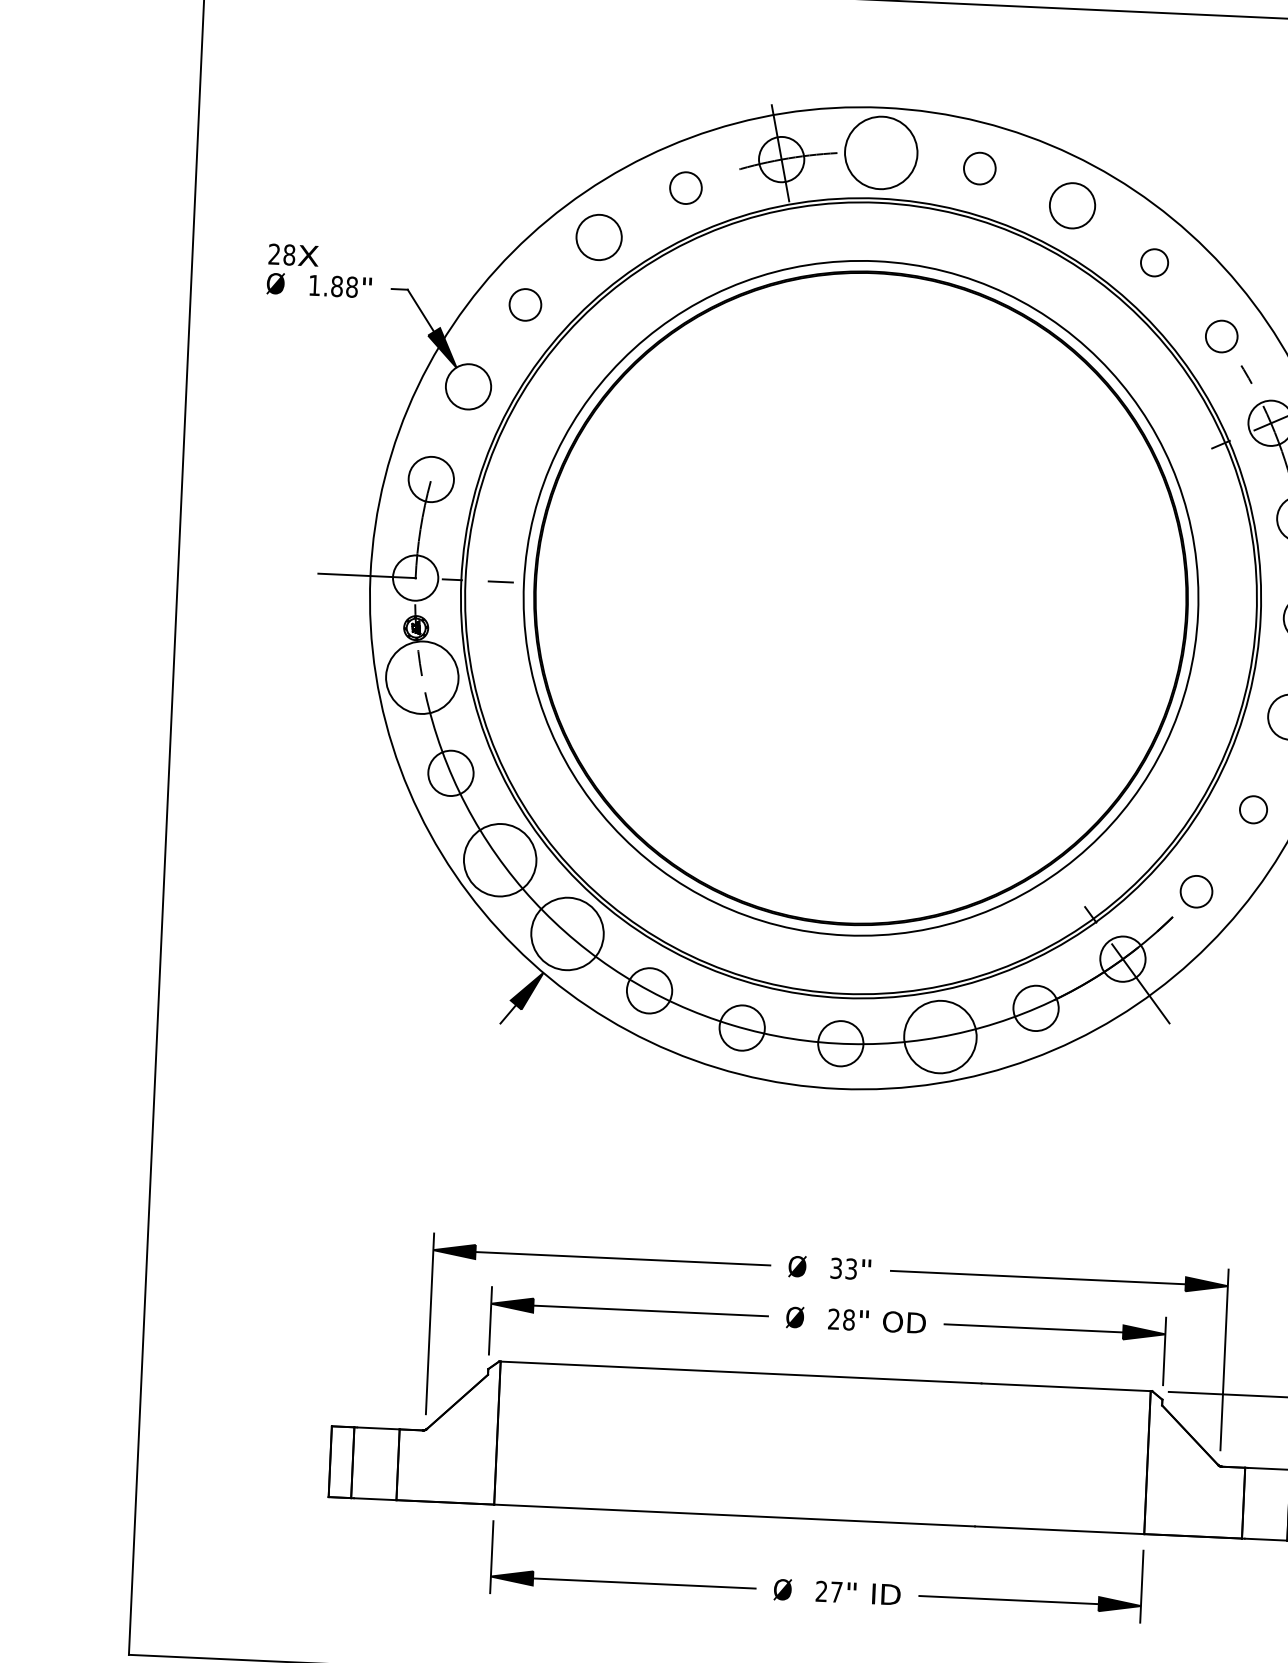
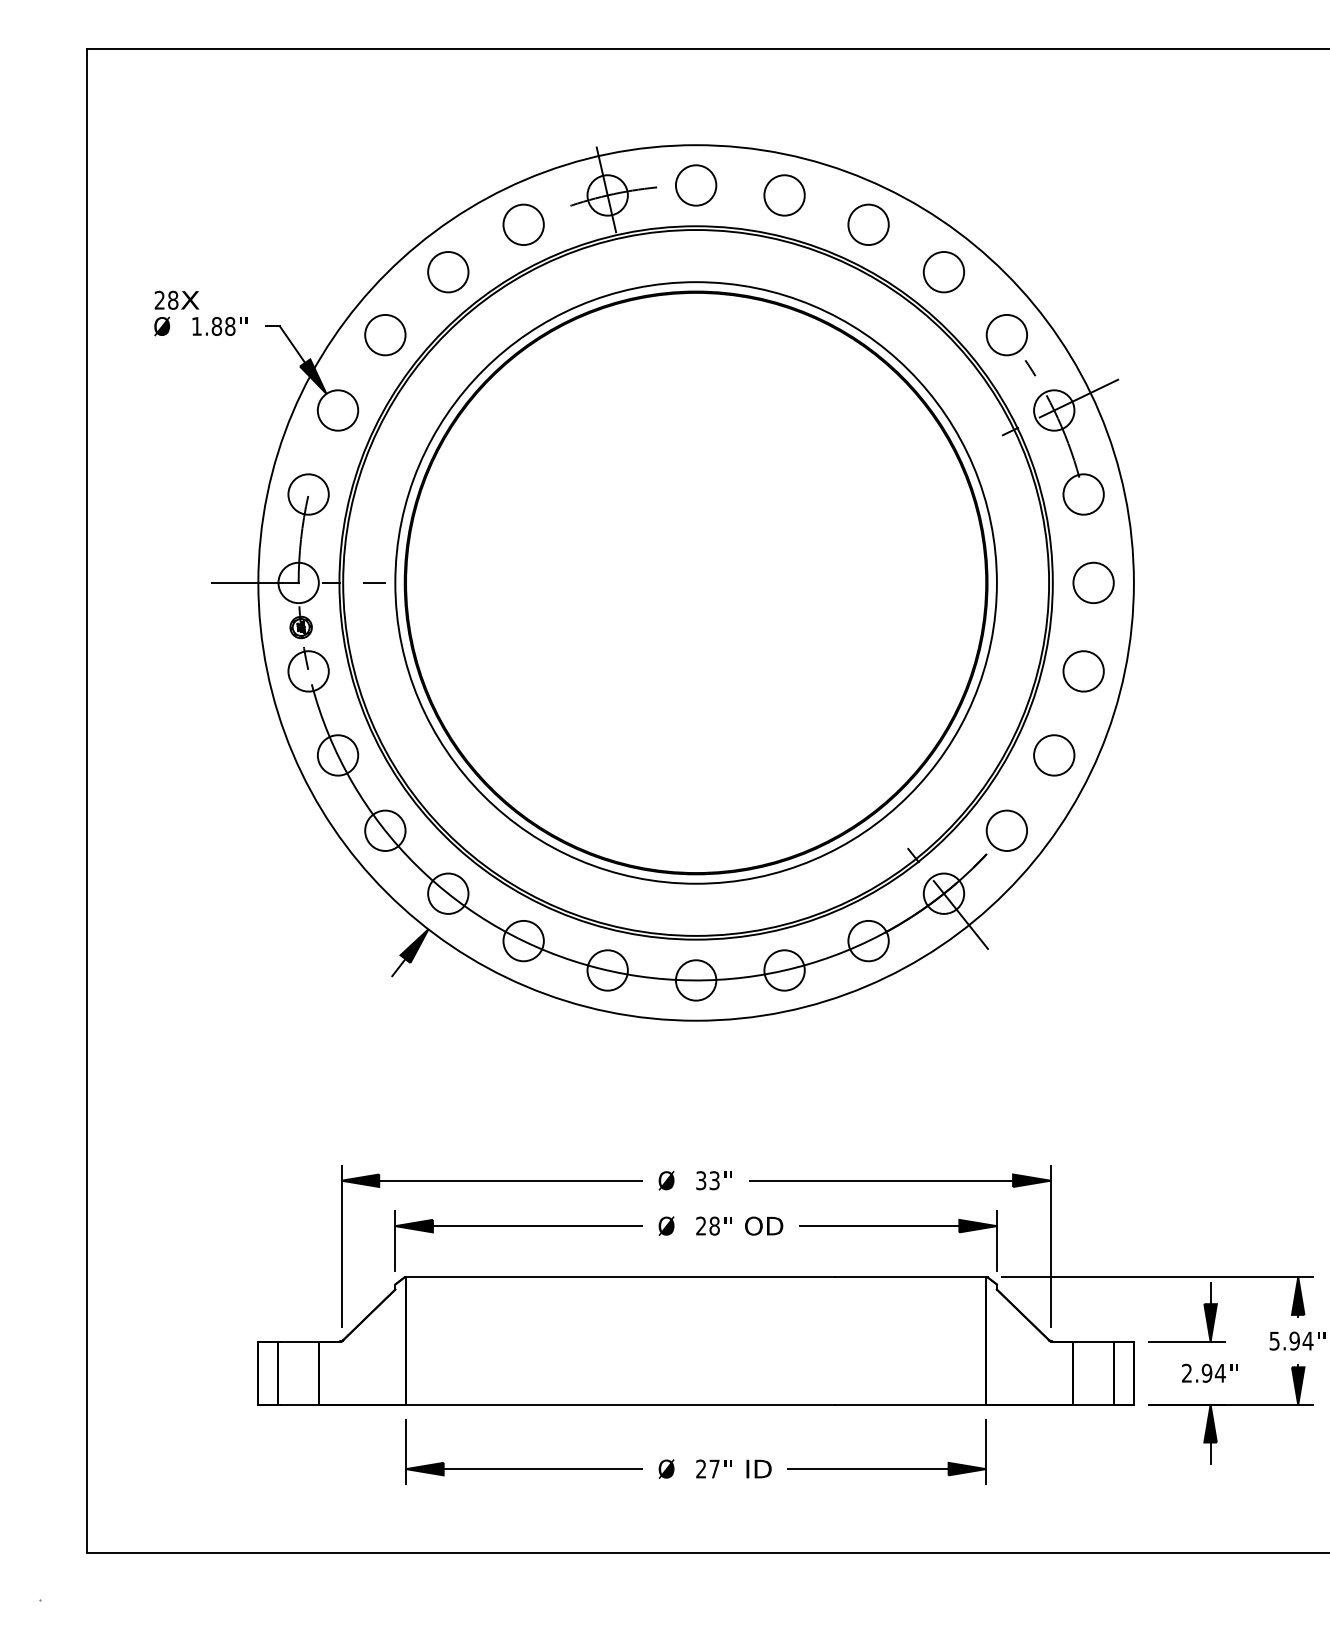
circle: (880, 152) -> (695, 185), size x0.62
circle: (979, 168) -> (784, 195), size x1.43
circle: (685, 187) -> (523, 224), size x1.43
circle: (1154, 263) -> (943, 272), size x1.67
circle: (525, 305) -> (385, 335), size x1.43
circle: (1221, 336) -> (1006, 335), size x1.43
circle: (422, 677) -> (308, 671), size x0.62
circle: (1253, 809) -> (1054, 755), size x1.67
circle: (500, 859) -> (385, 830), size x0.62
circle: (1196, 891) -> (1006, 830), size x1.43
circle: (567, 933) -> (448, 893), size x0.62
circle: (940, 1037) -> (784, 970), size x0.62

